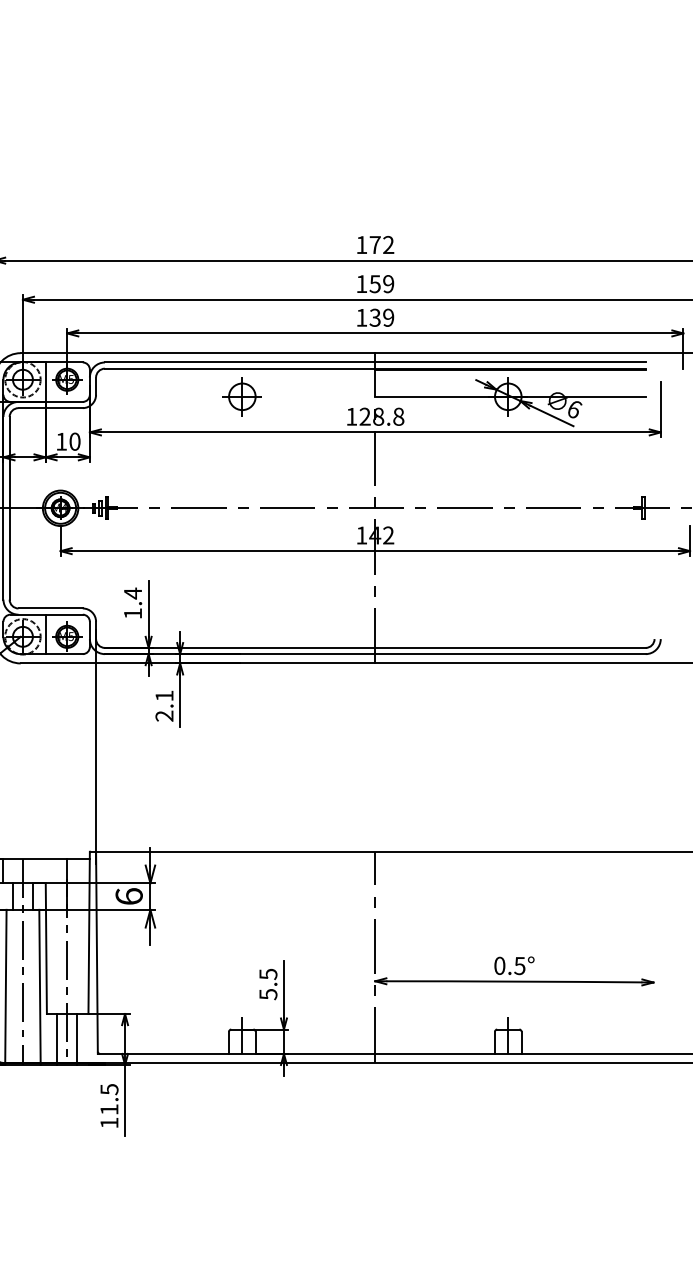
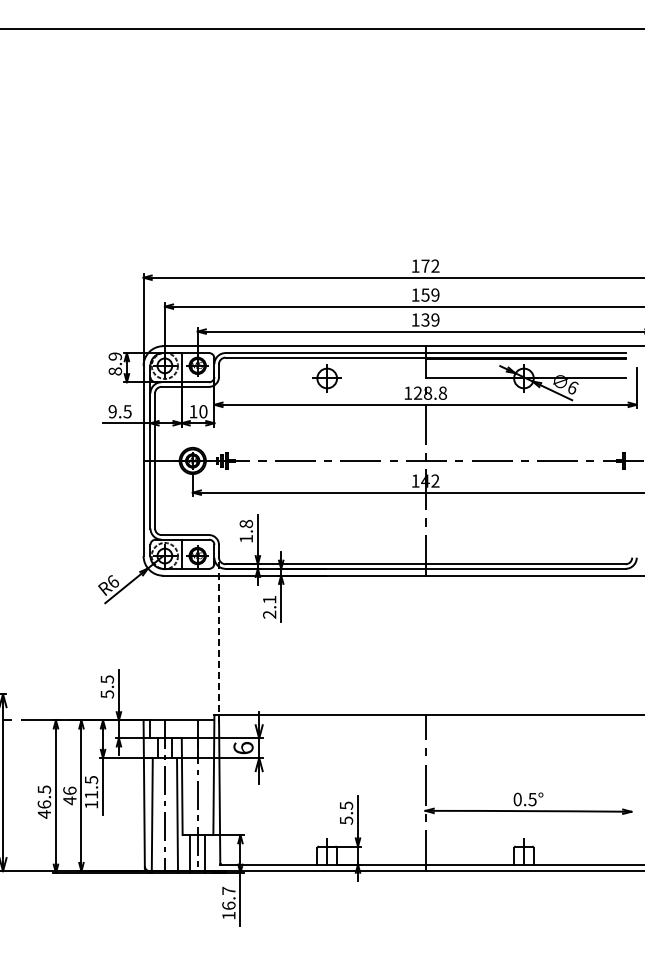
text: (133, 592) -> (246, 523), 1.4 -> 1.8
line: (96, 748) -> (219, 638), solid -> dashed
text: (108, 1098) -> (228, 897), 11.5 -> 16.7

